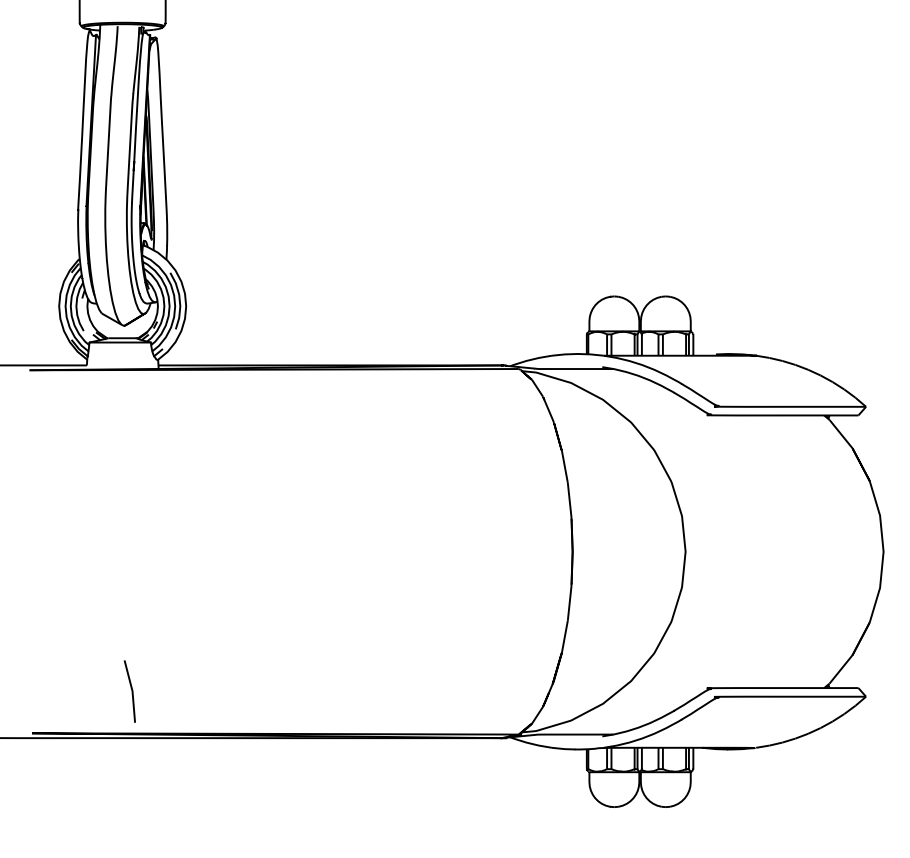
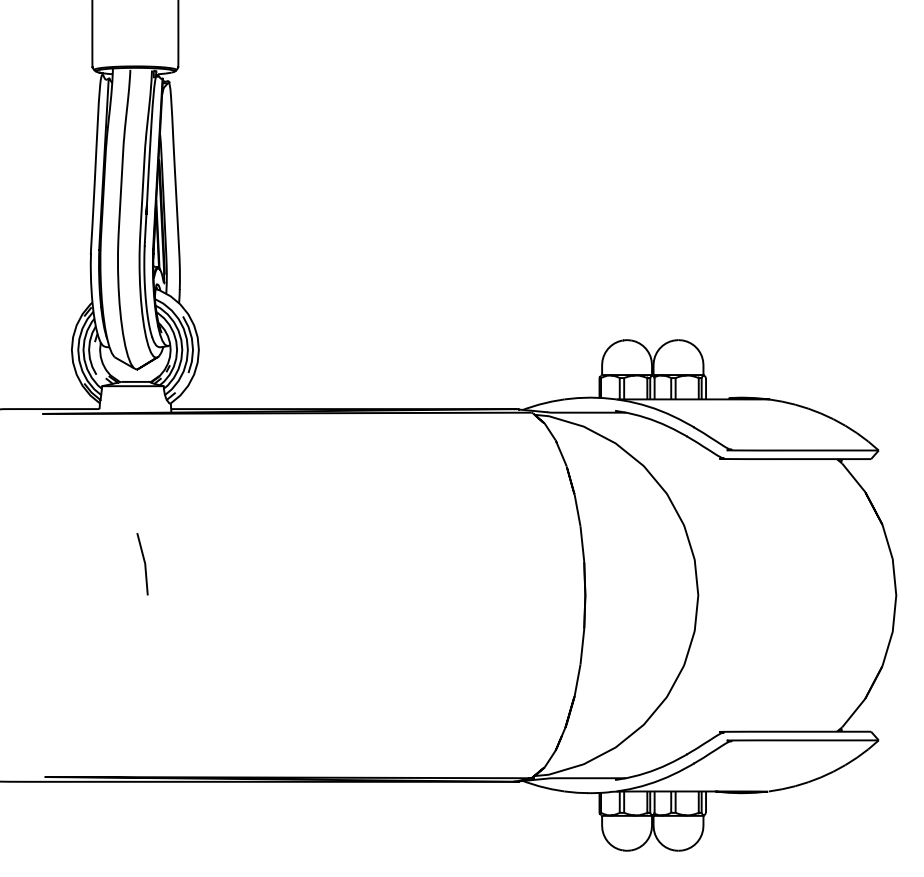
curve: (131, 691) -> (144, 564), moved

